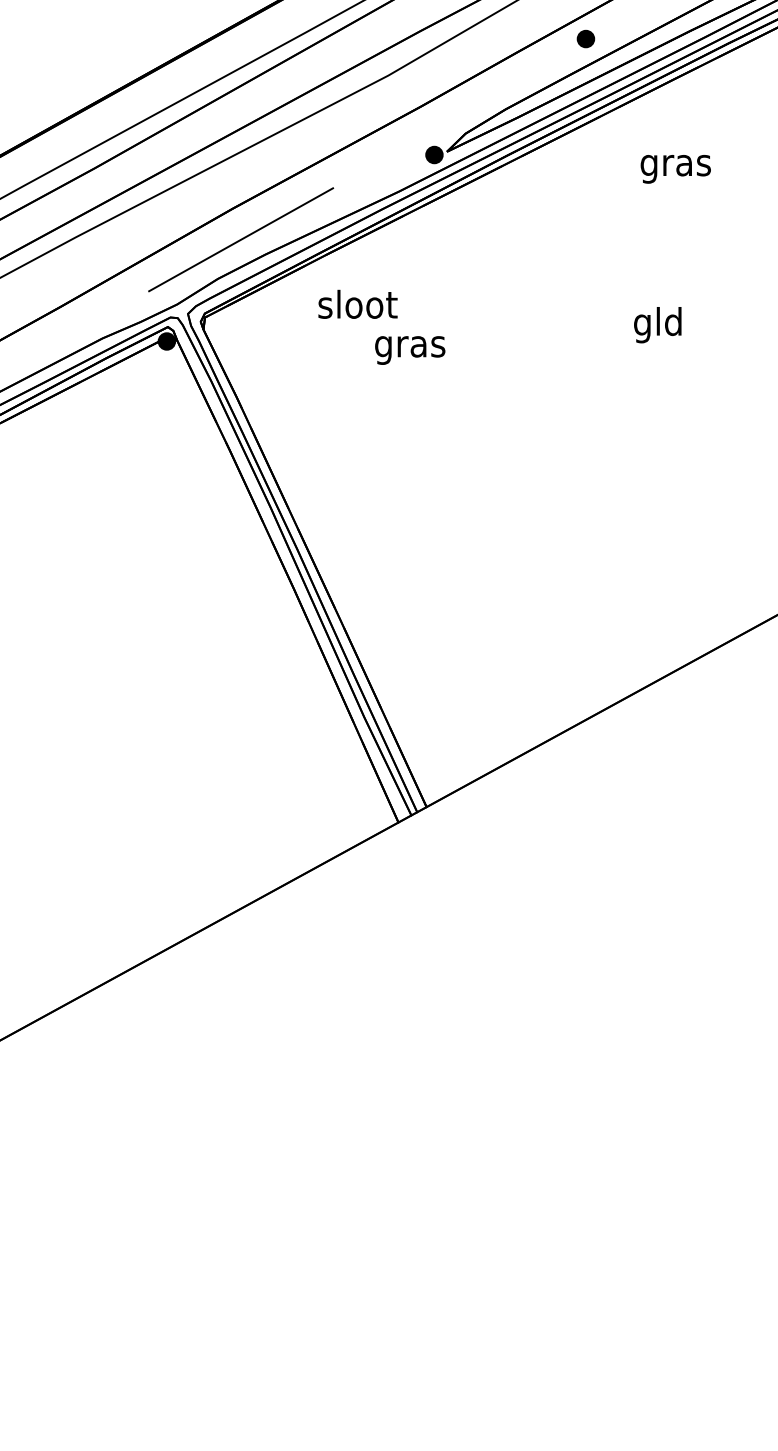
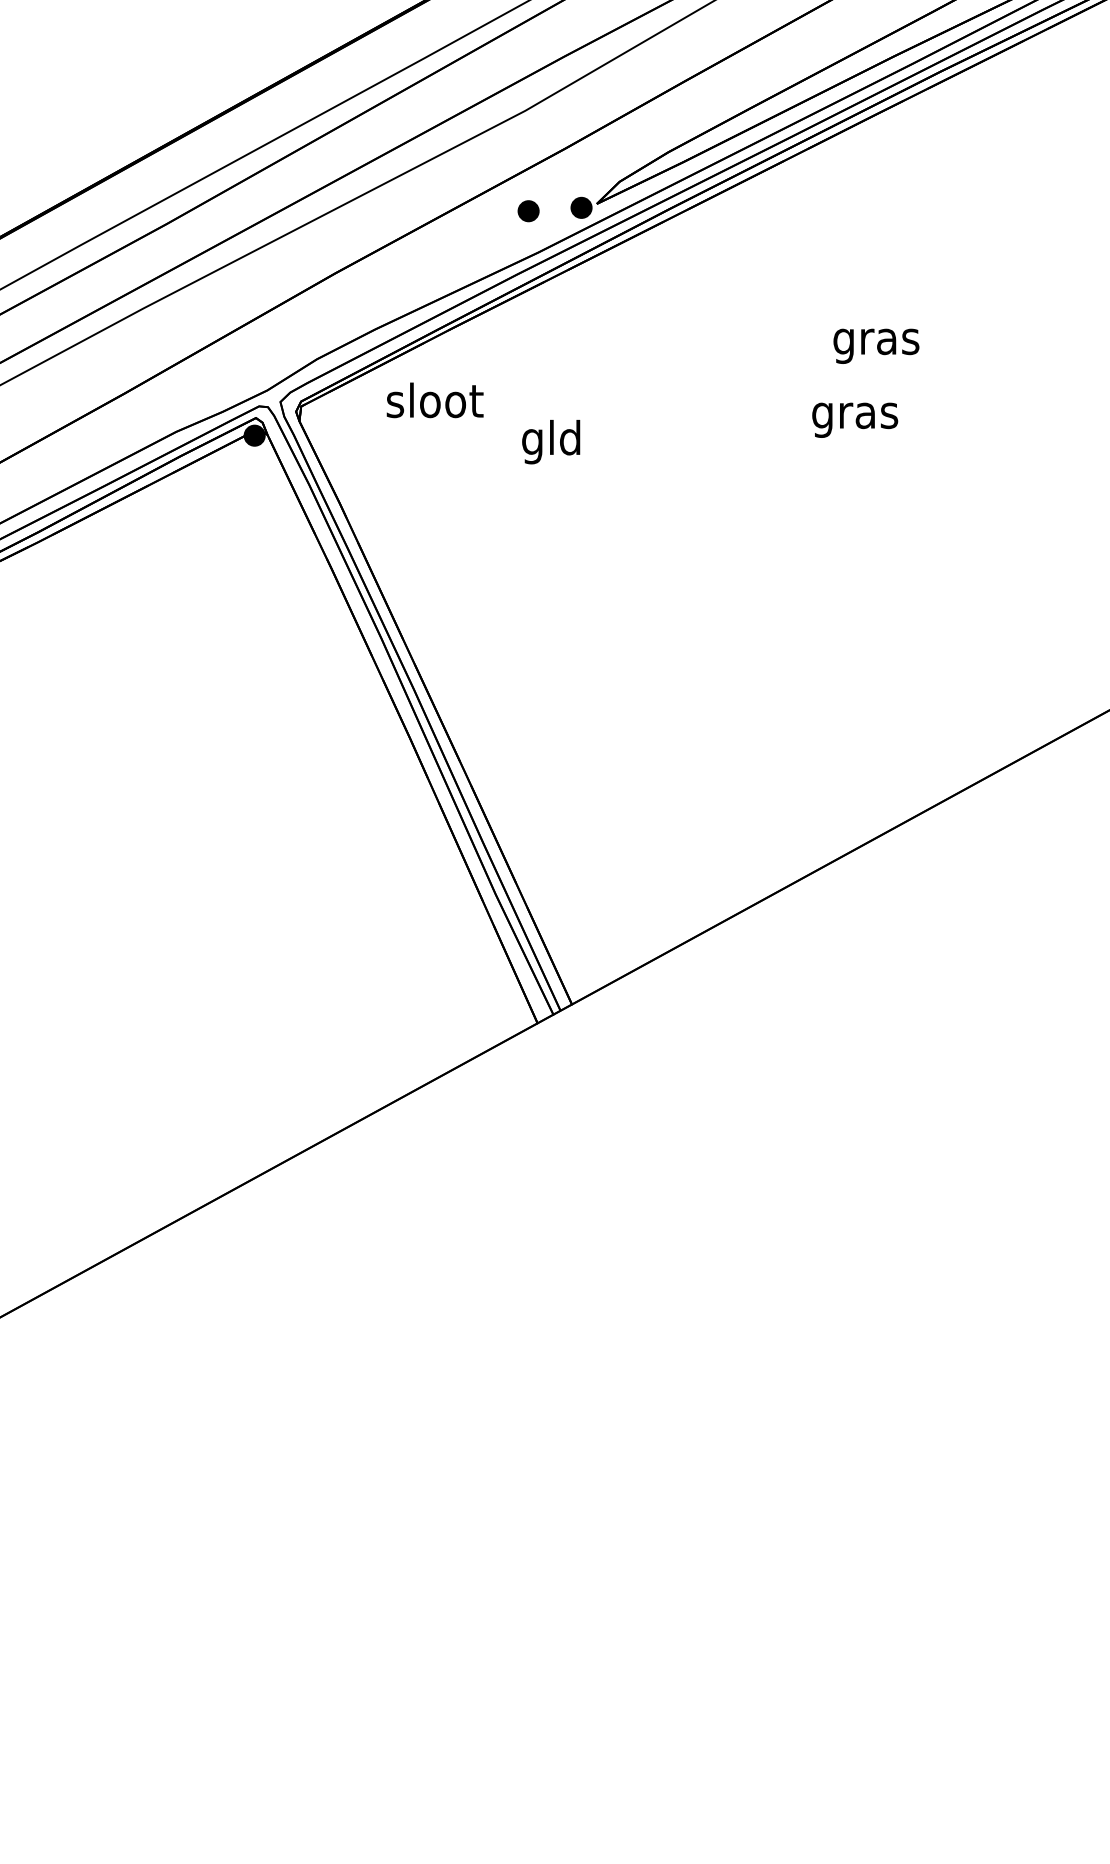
part: (585, 39) -> (528, 211), moved
text: (675, 168) -> (876, 345), moved
line: (241, 239) -> (345, 311), removed
text: (357, 304) -> (434, 400), moved
text: (658, 324) -> (855, 415), gld -> gras
text: (409, 346) -> (551, 441), gras -> gld

